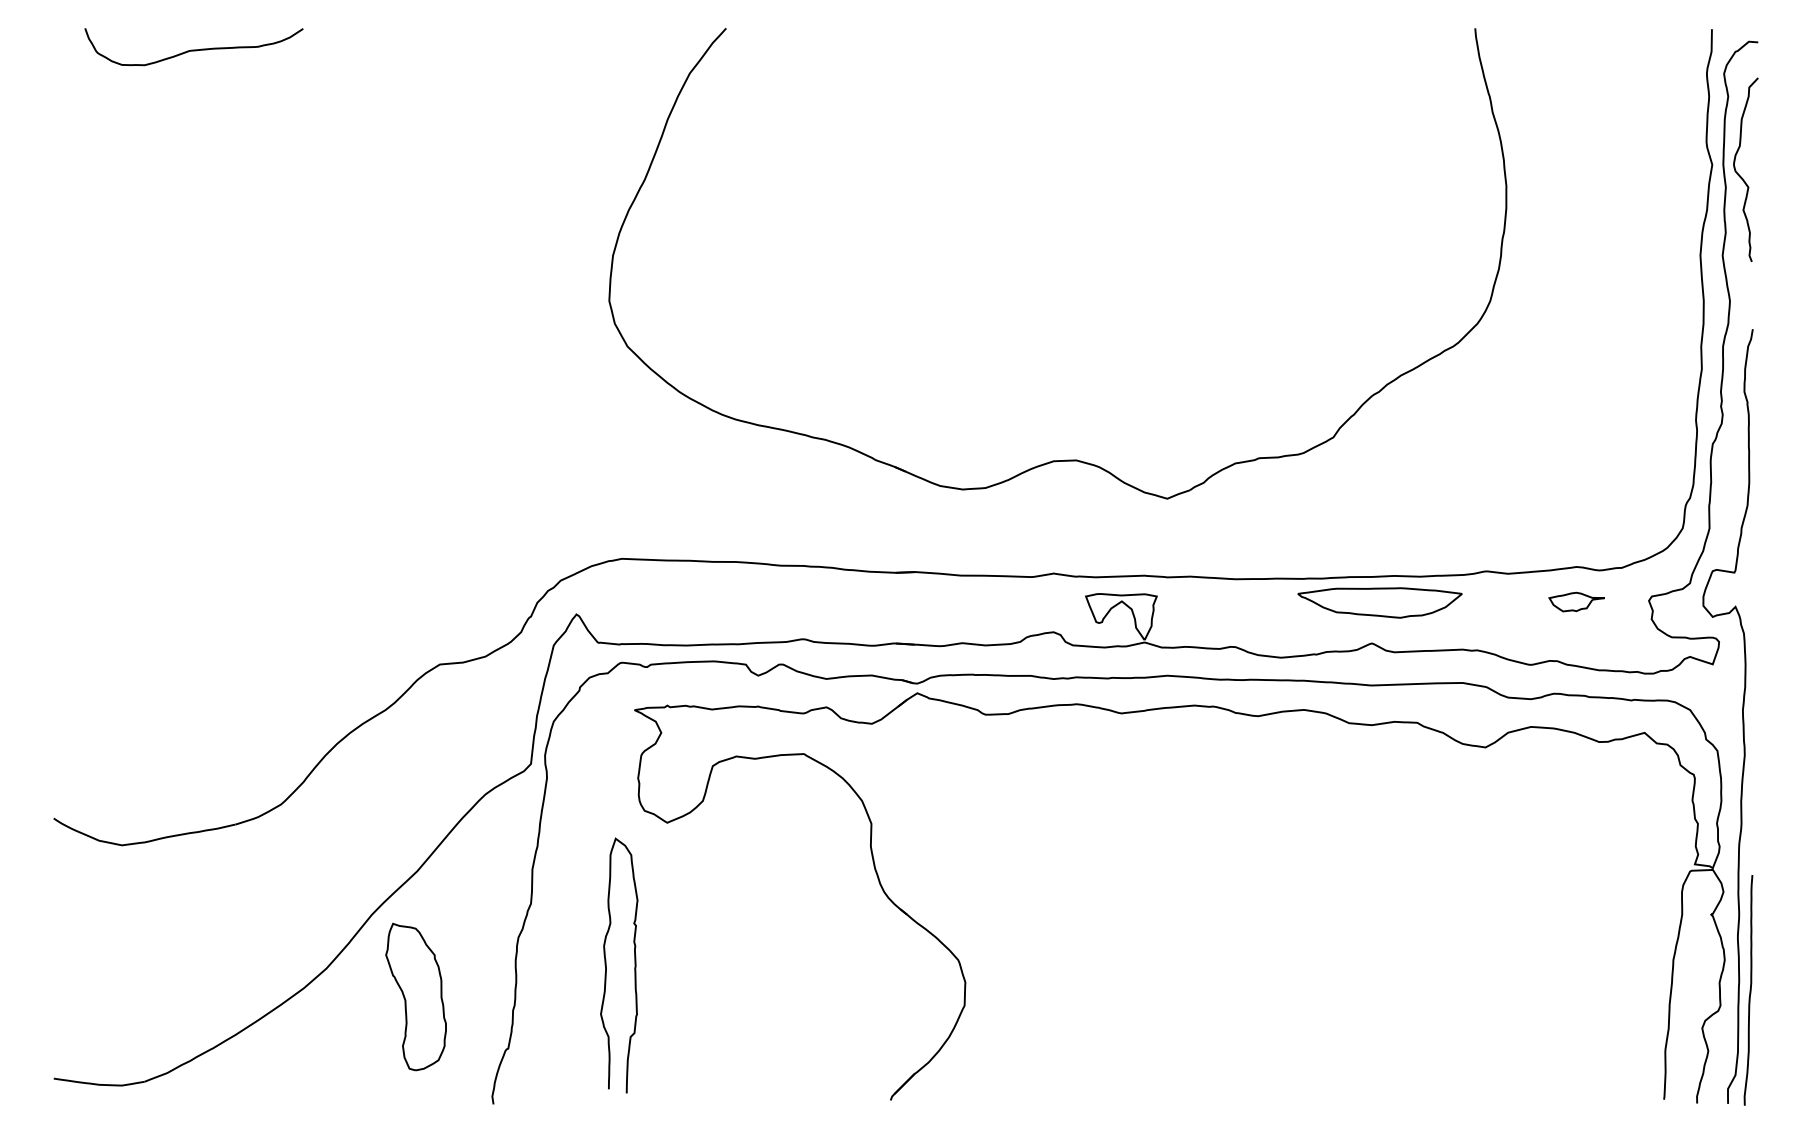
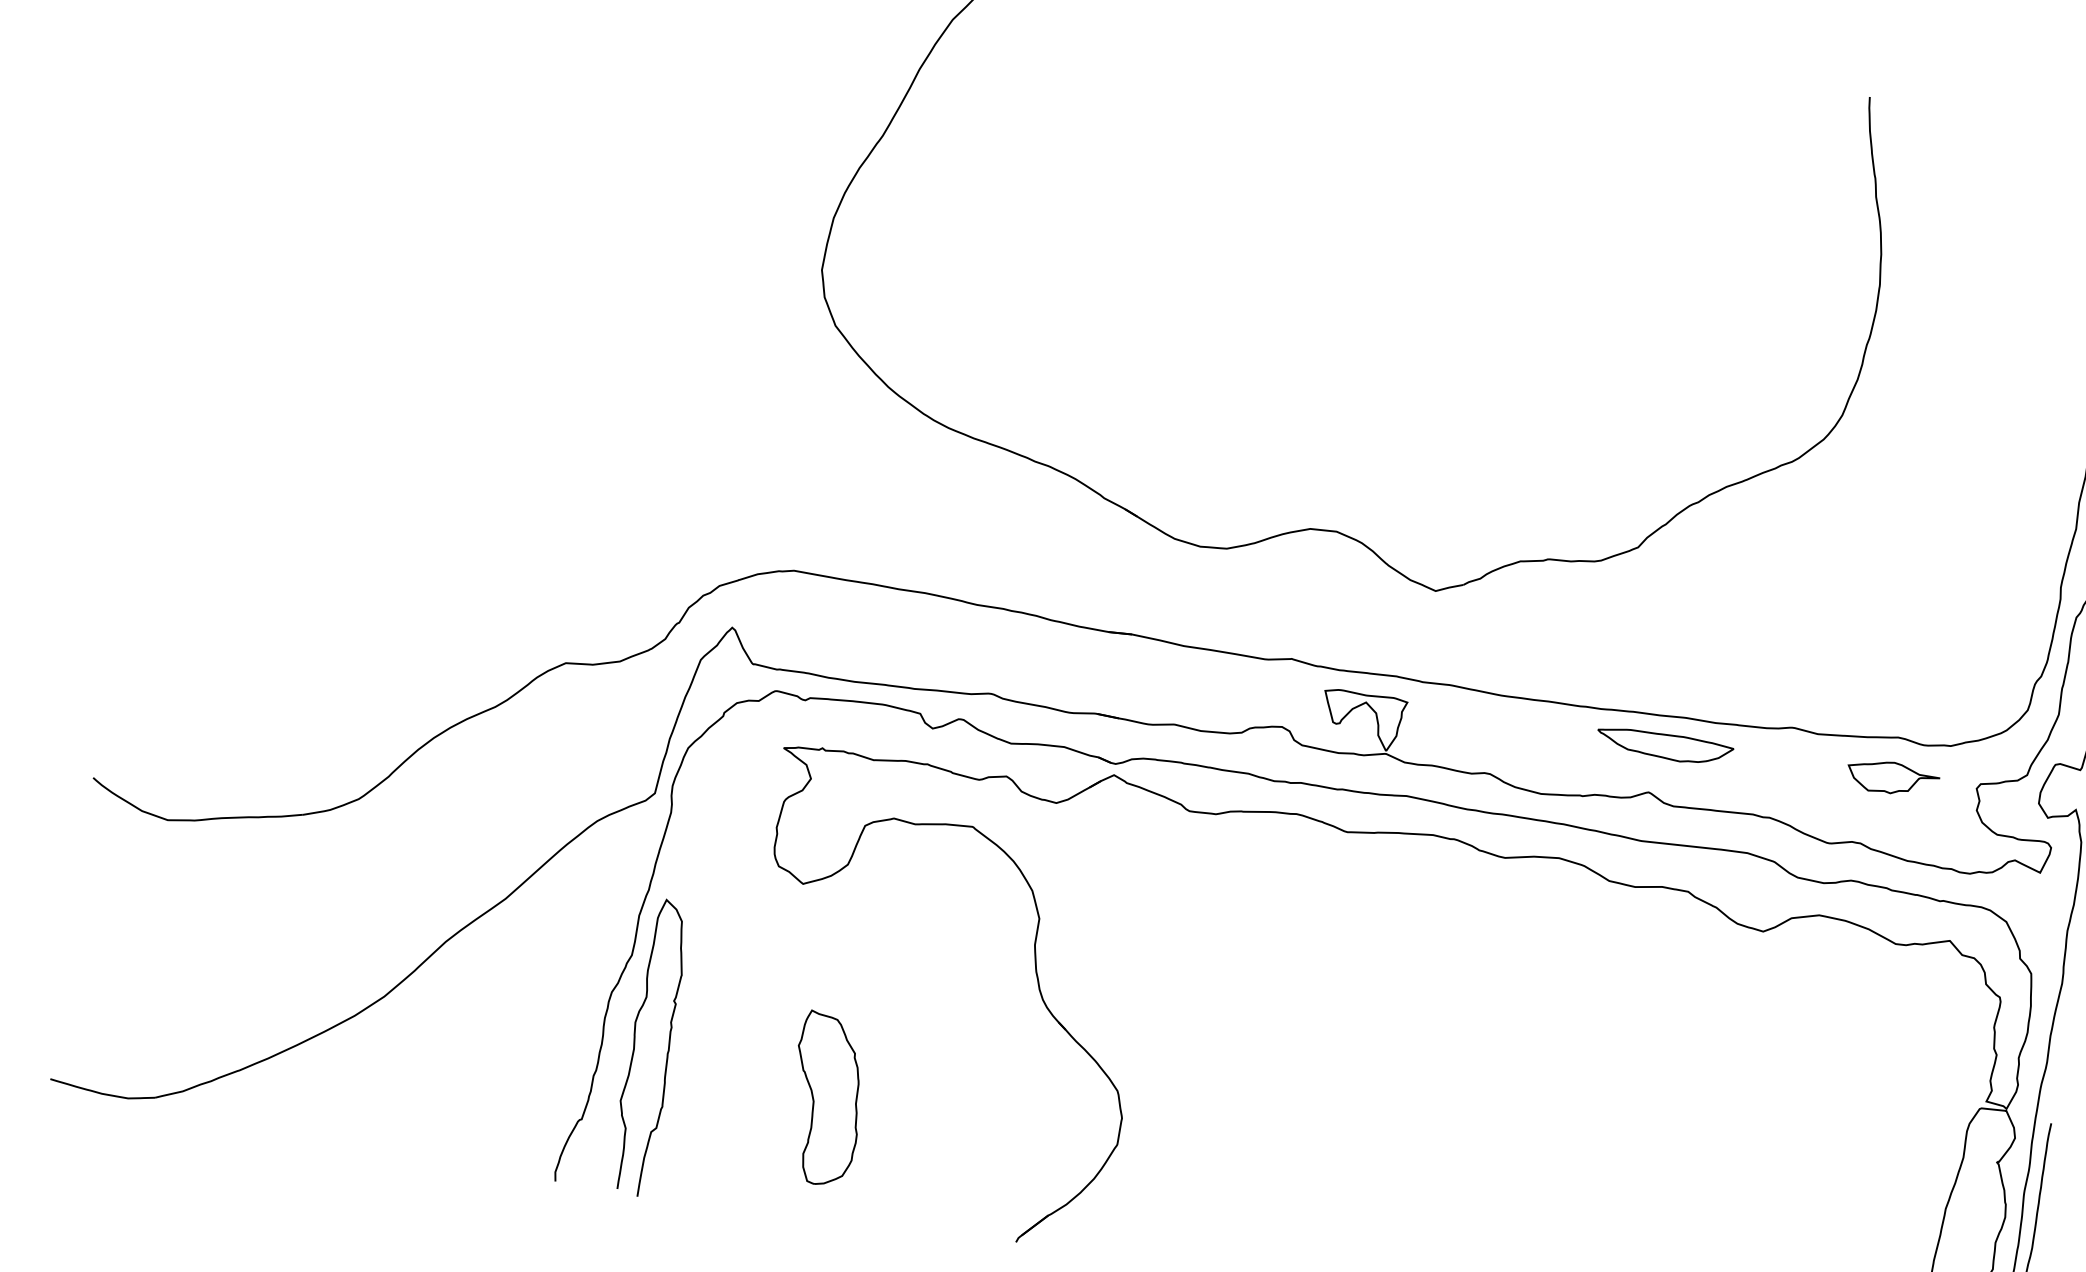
part: (1576, 601) -> (1892, 777), size x1.43
part: (1379, 602) -> (1664, 746), size x0.71
curve: (606, 965) -> (635, 1045), moved
part: (415, 996) -> (826, 1098), moved

